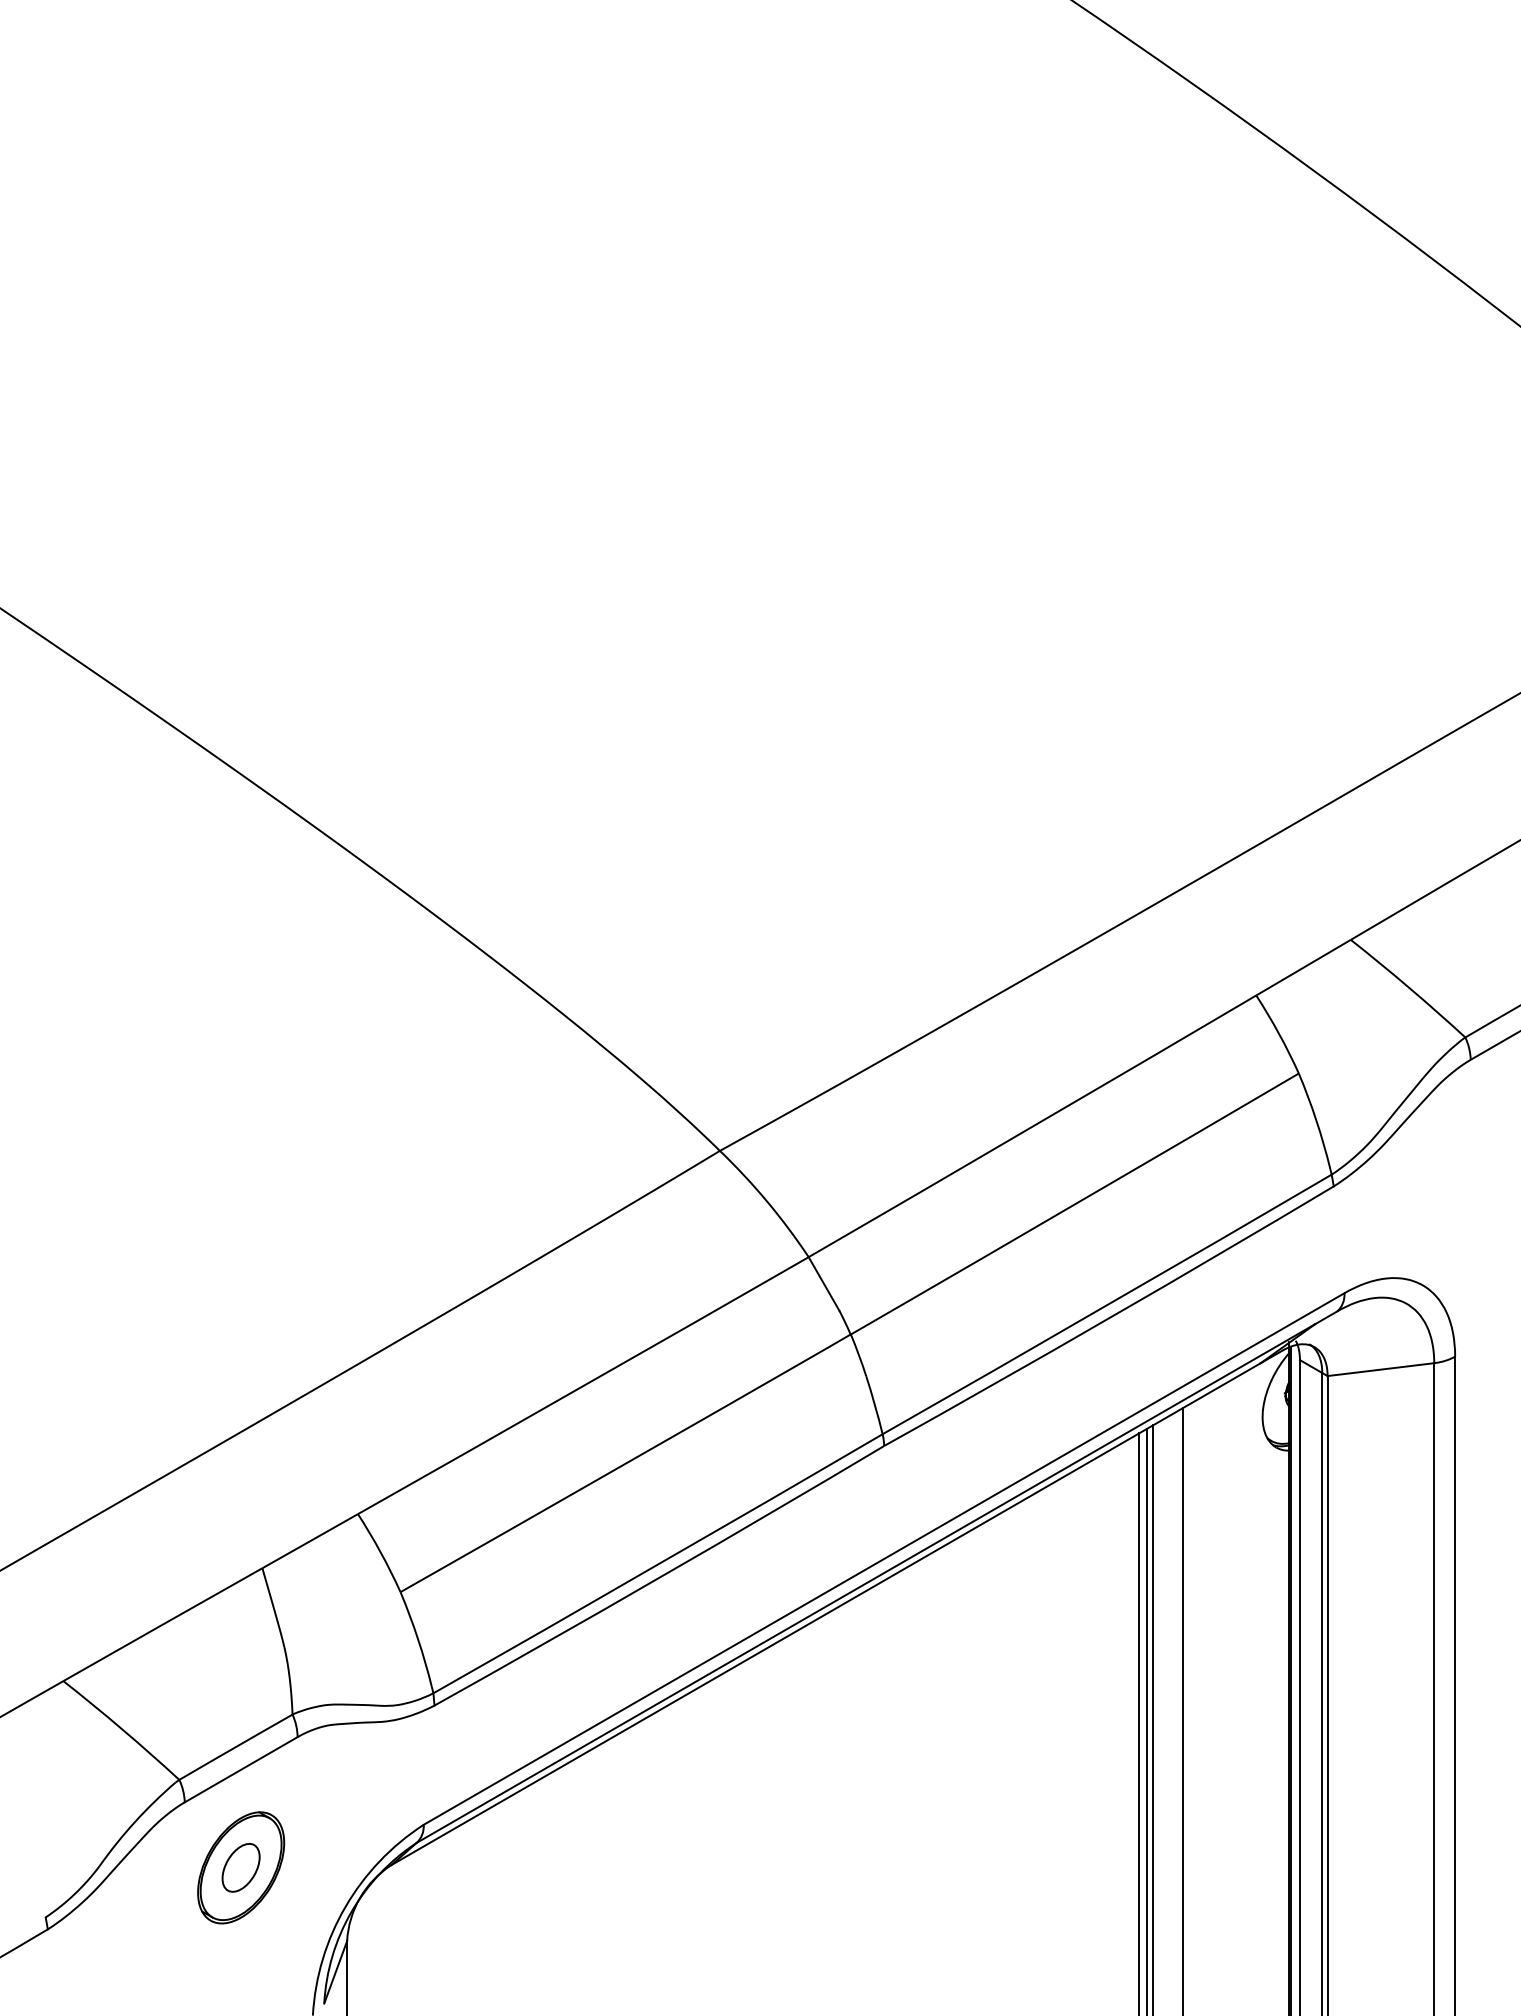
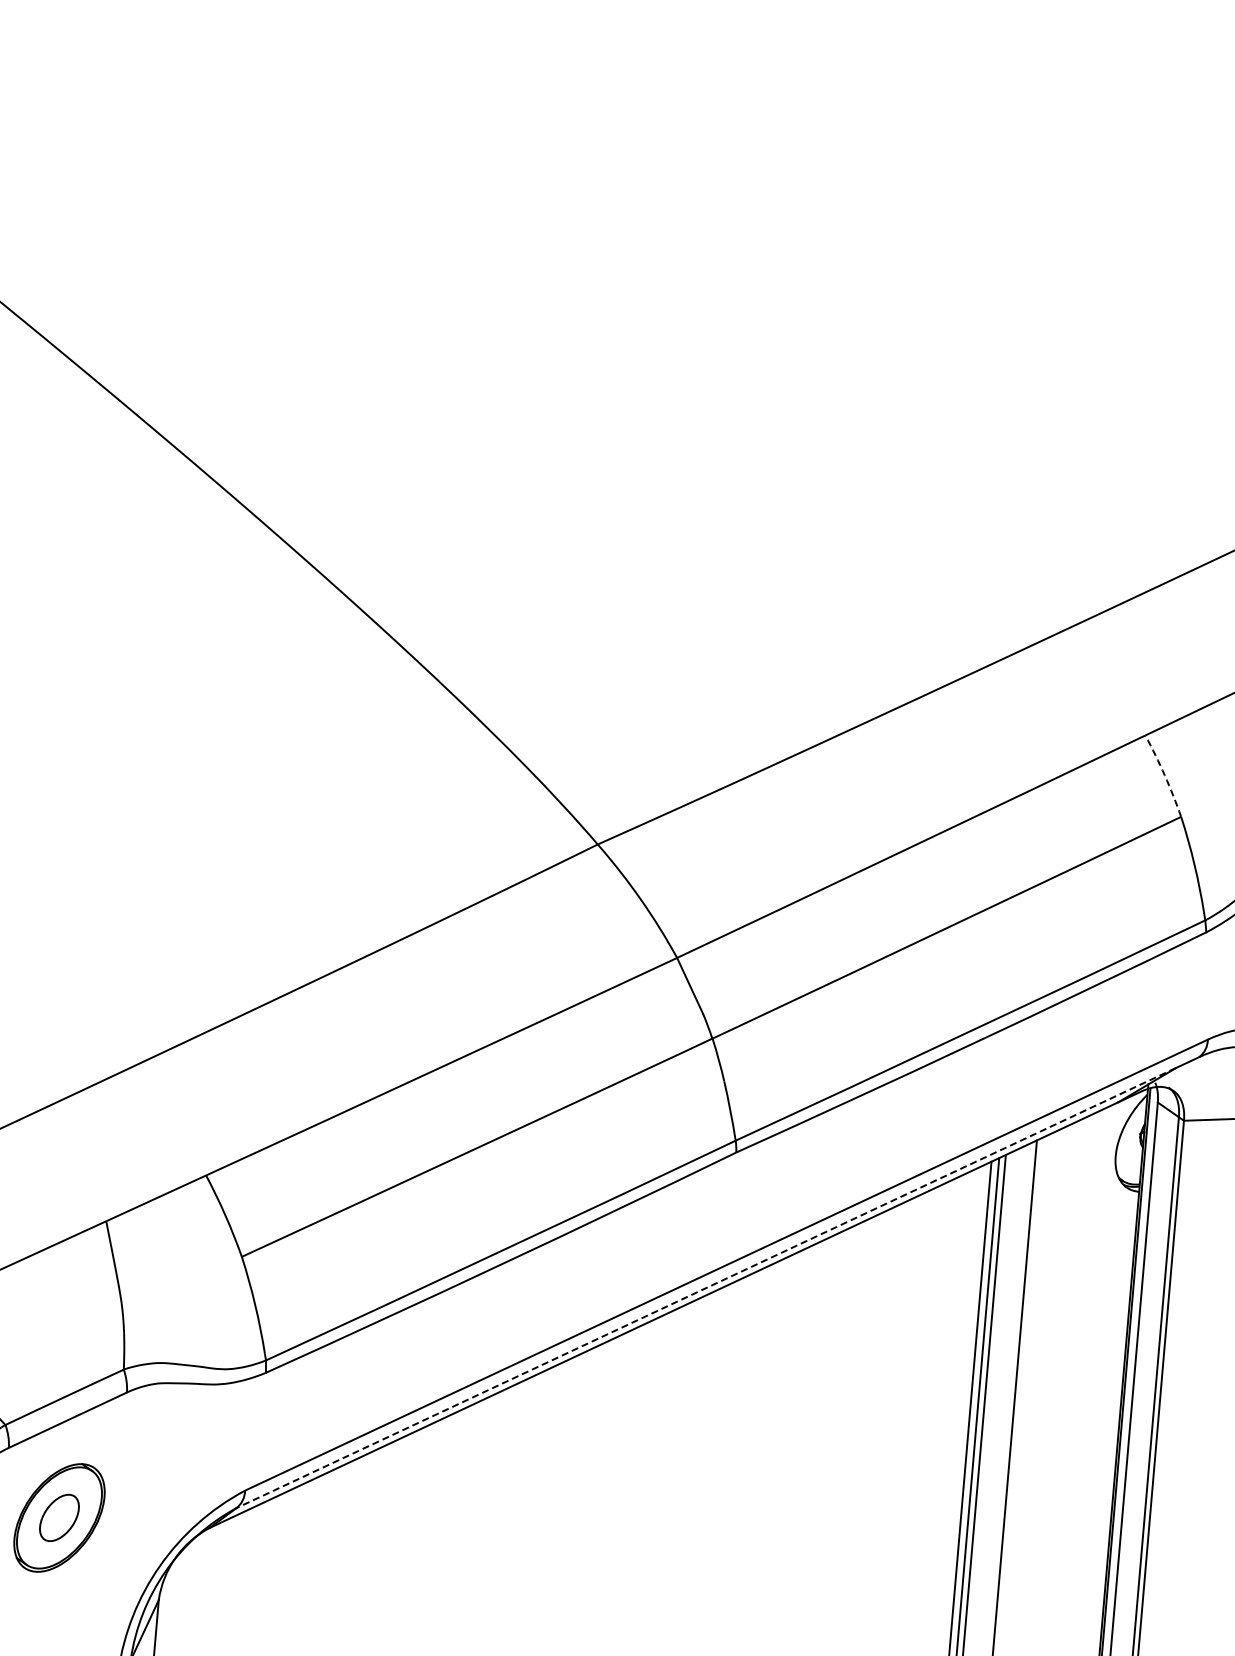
arc: (1279, 1033) -> (1165, 775), solid -> dashed
line: (865, 1583) -> (705, 1287), solid -> dashed

